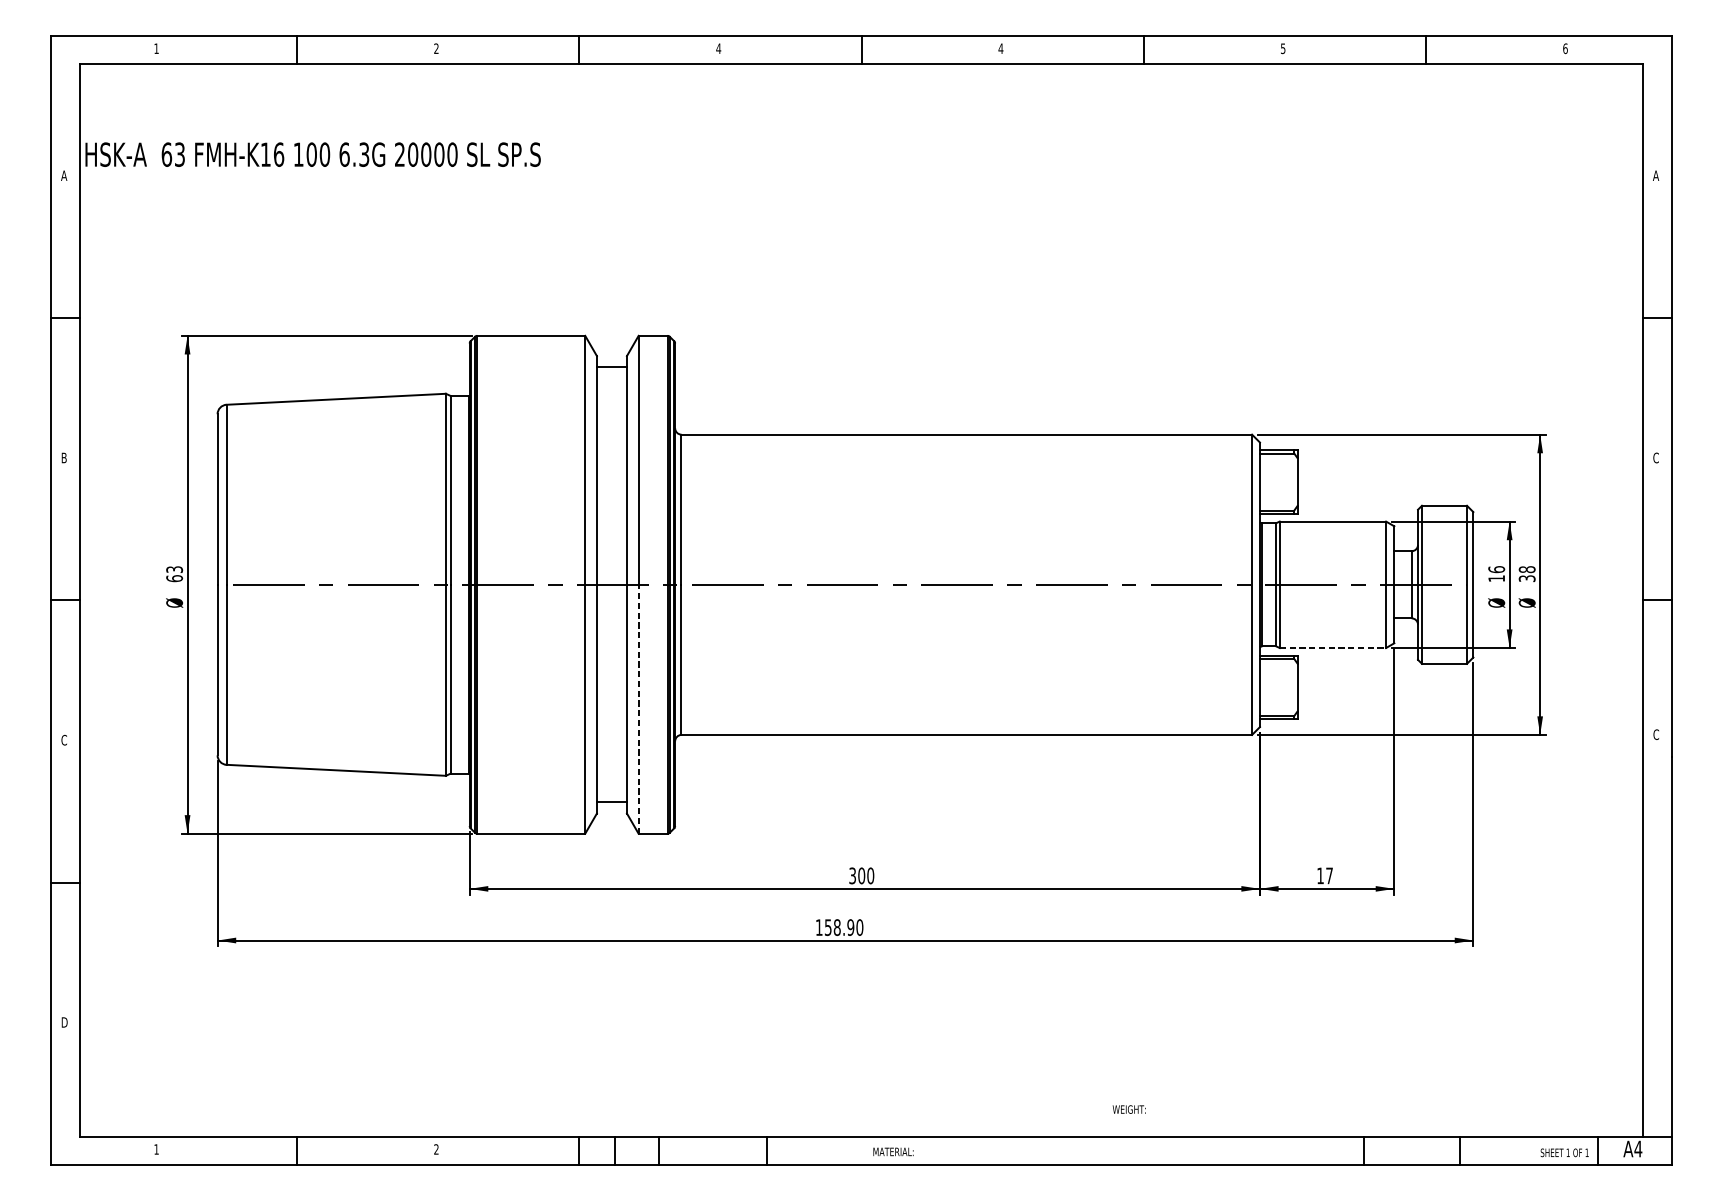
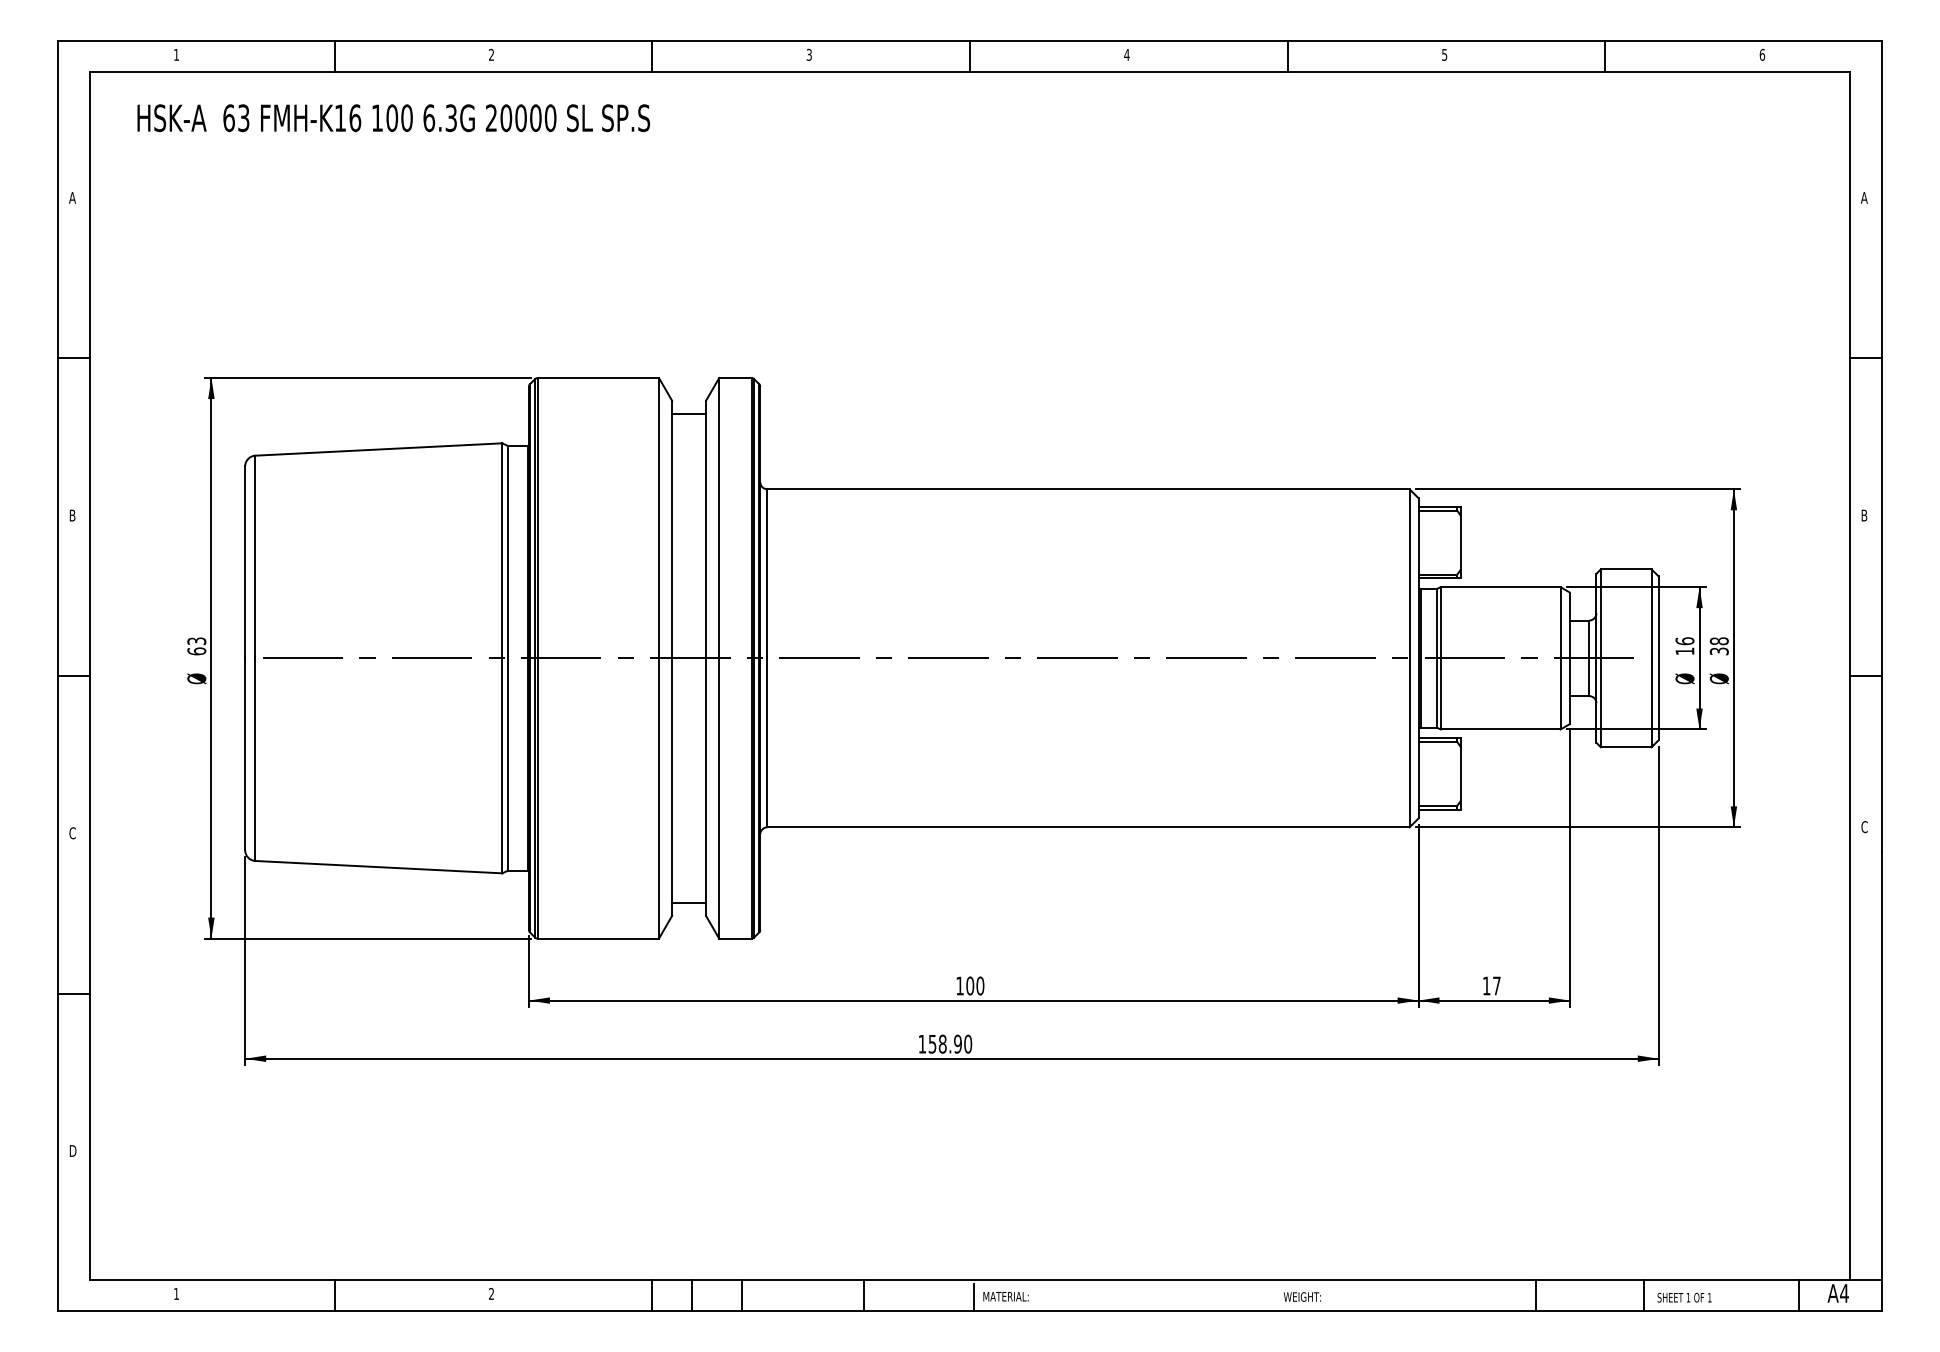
text: (718, 48) -> (809, 54), 4 -> 3
text: (312, 154) -> (393, 118), moved
text: (1656, 457) -> (1864, 515), C -> B
line: (1332, 648) -> (1500, 729), dashed -> solid
line: (638, 708) -> (719, 797), dashed -> solid
text: (852, 875) -> (959, 985), 300 -> 100
text: (1128, 1109) -> (1301, 1296), moved
line: (865, 1152) -> (974, 1297), added
text: (1564, 1152) -> (1684, 1297), moved

